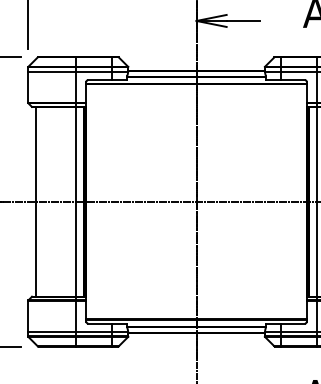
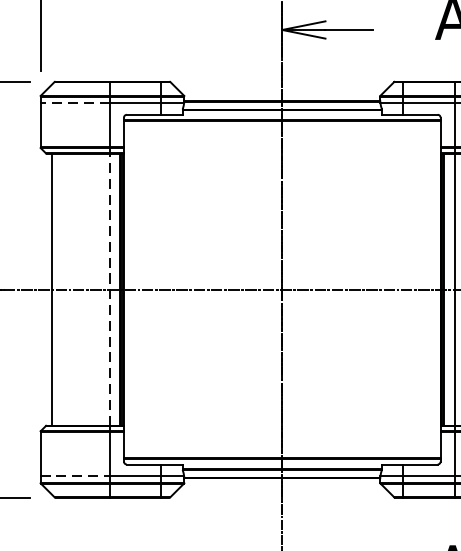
line: (51, 72) -> (74, 103), solid -> dashed
line: (76, 201) -> (109, 289), solid -> dashed
line: (52, 331) -> (75, 475), solid -> dashed

